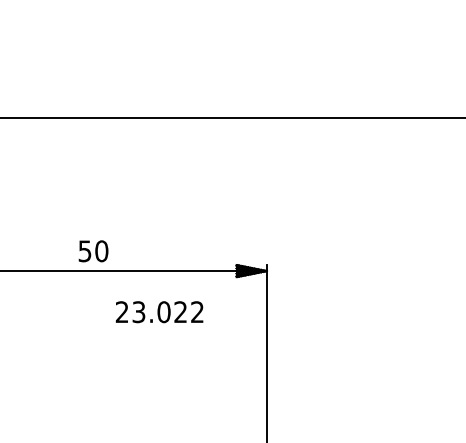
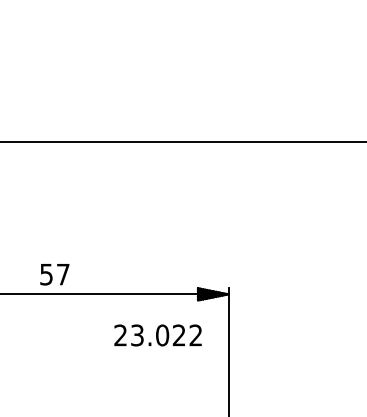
text: (101, 251) -> (62, 274), 50 -> 57
text: (159, 312) -> (157, 335), moved

